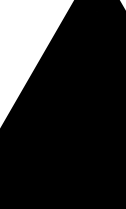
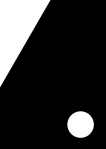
fill: (96, 162) -> (80, 123), removed

